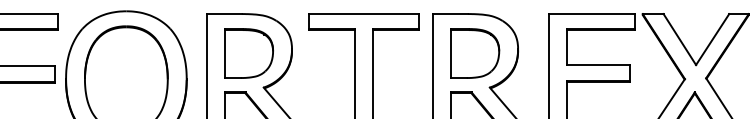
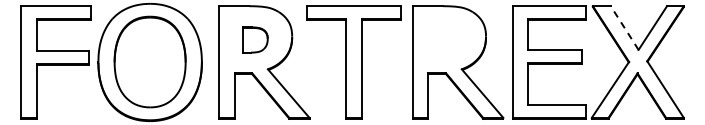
line: (679, 40) -> (624, 28), solid -> dashed
part: (249, 52) -> (255, 39), size x0.6
part: (474, 52) -> (448, 39), removed

